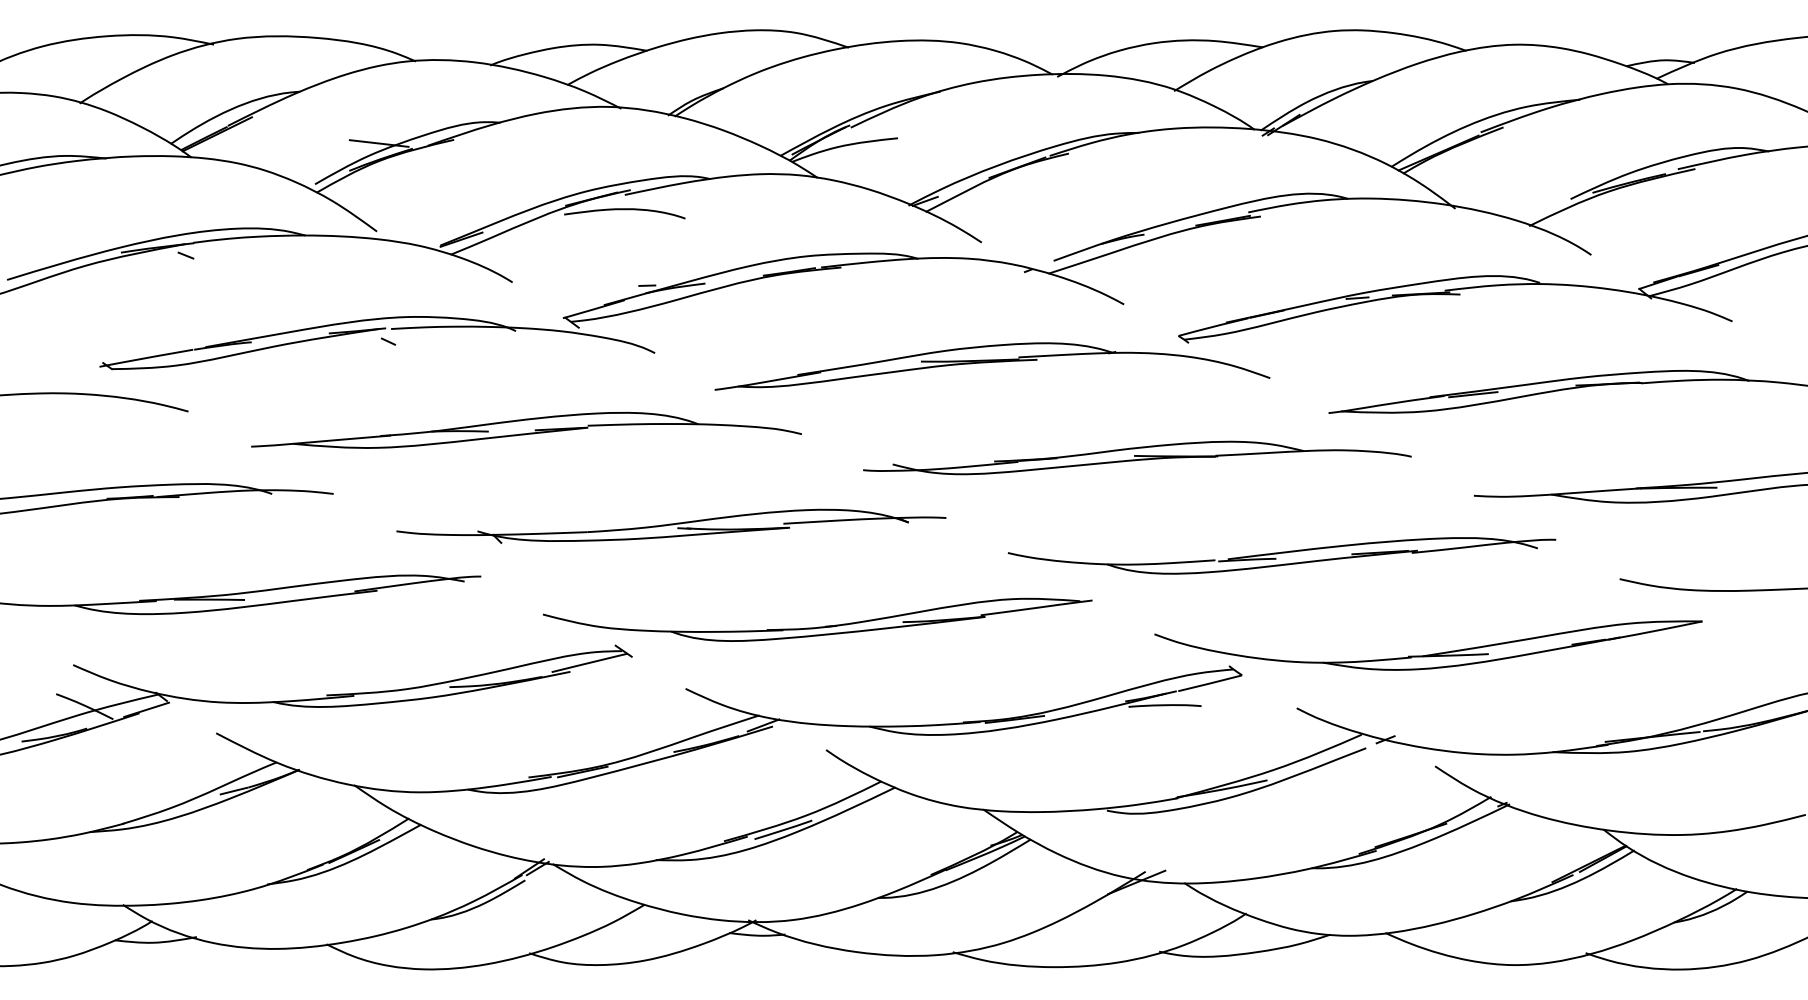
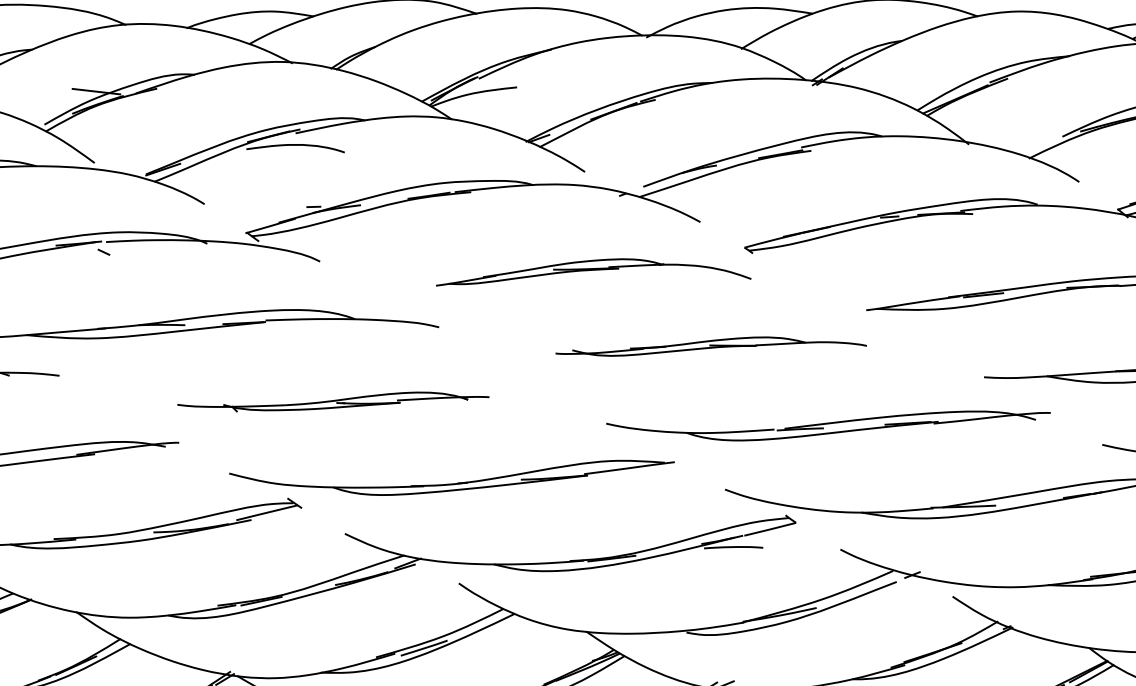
part: (992, 366) -> (593, 272), size x0.7
part: (1137, 457) -> (711, 346), size x0.7
part: (671, 525) -> (333, 401), size x0.7

